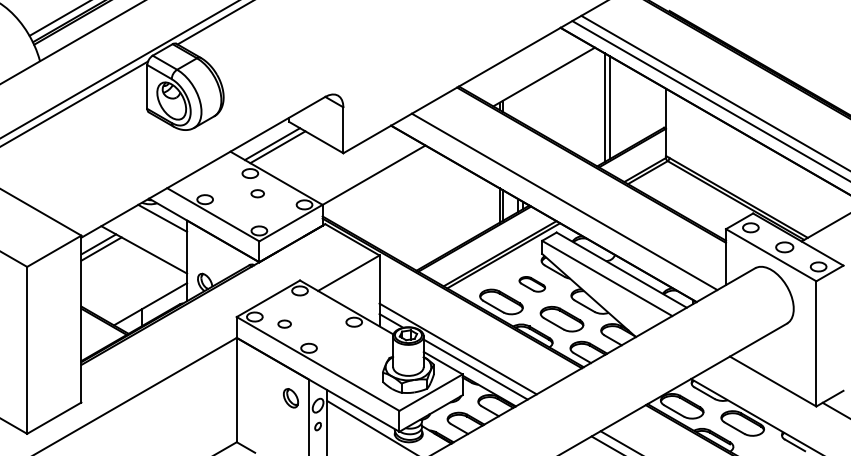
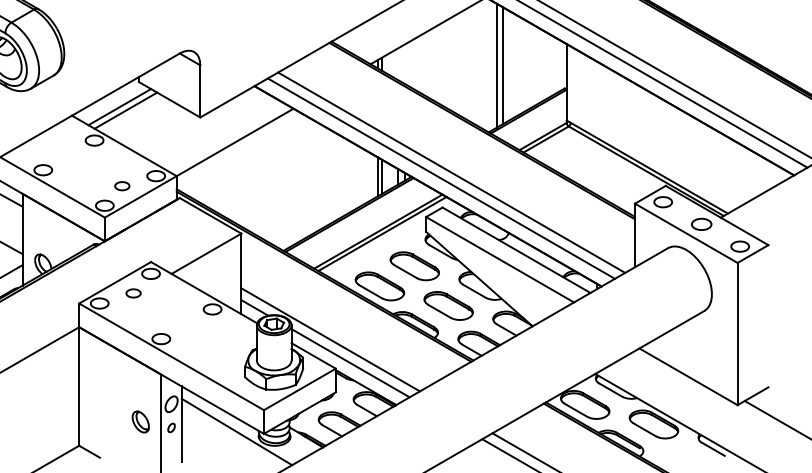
part: (257, 193) -> (122, 185), moved
line: (555, 206) -> (441, 177), added
part: (532, 284) -> (415, 266), size x1.67
part: (284, 323) -> (133, 292), moved
part: (291, 398) -> (141, 422), moved

